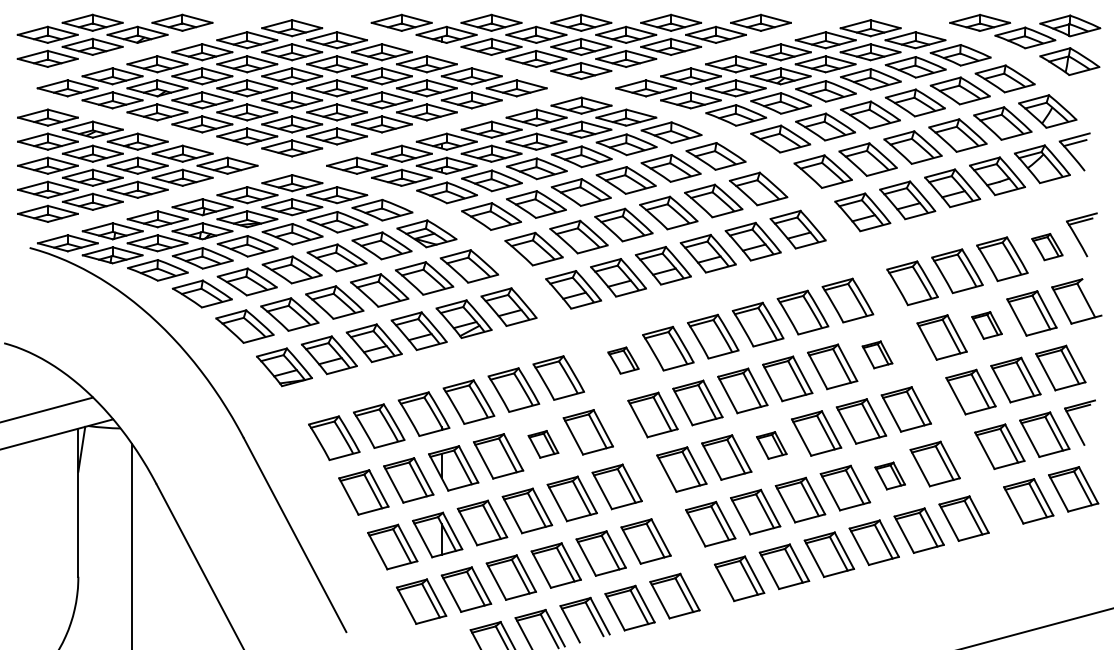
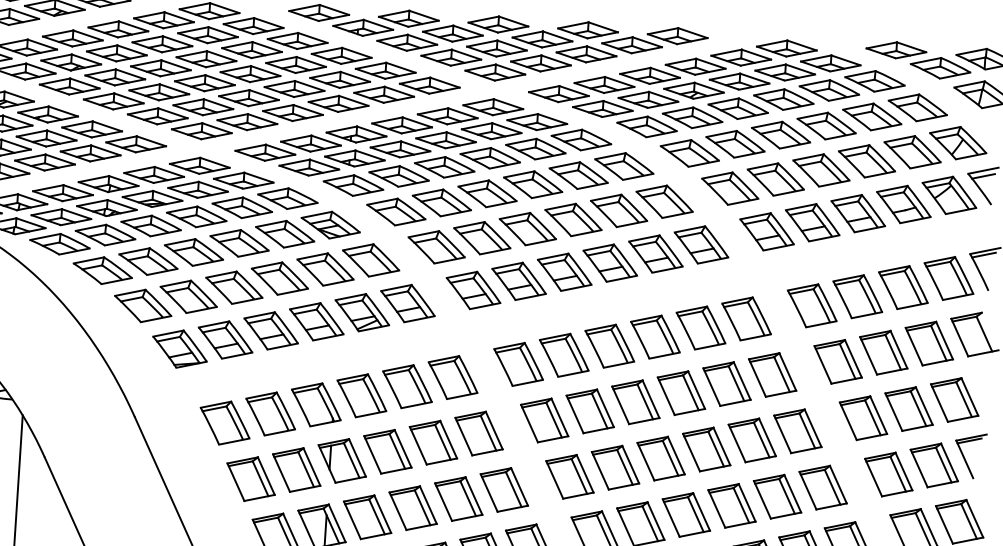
part: (1047, 246) -> (949, 277), size x1.67
part: (986, 325) -> (883, 352), size x1.67
part: (877, 354) -> (772, 374), size x1.67
part: (623, 360) -> (518, 364), size x1.67
part: (543, 444) -> (433, 442), size x1.67
part: (771, 445) -> (660, 458), size x1.67
part: (889, 475) -> (776, 496), size x1.67

